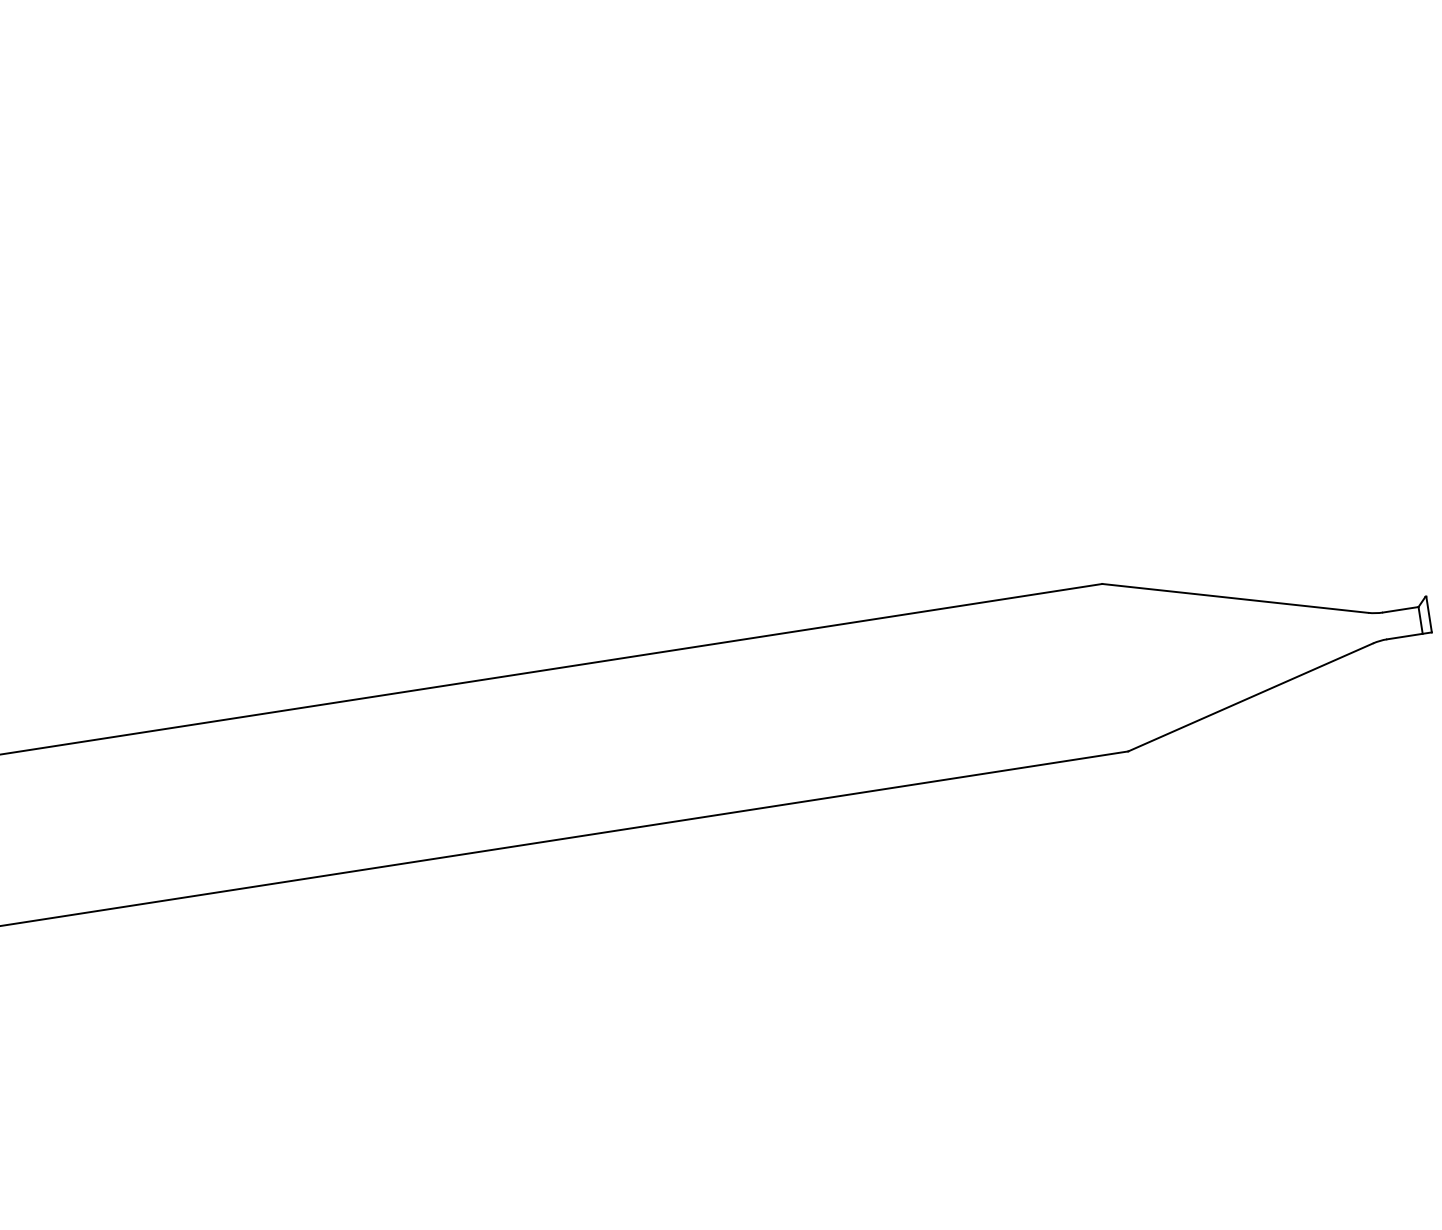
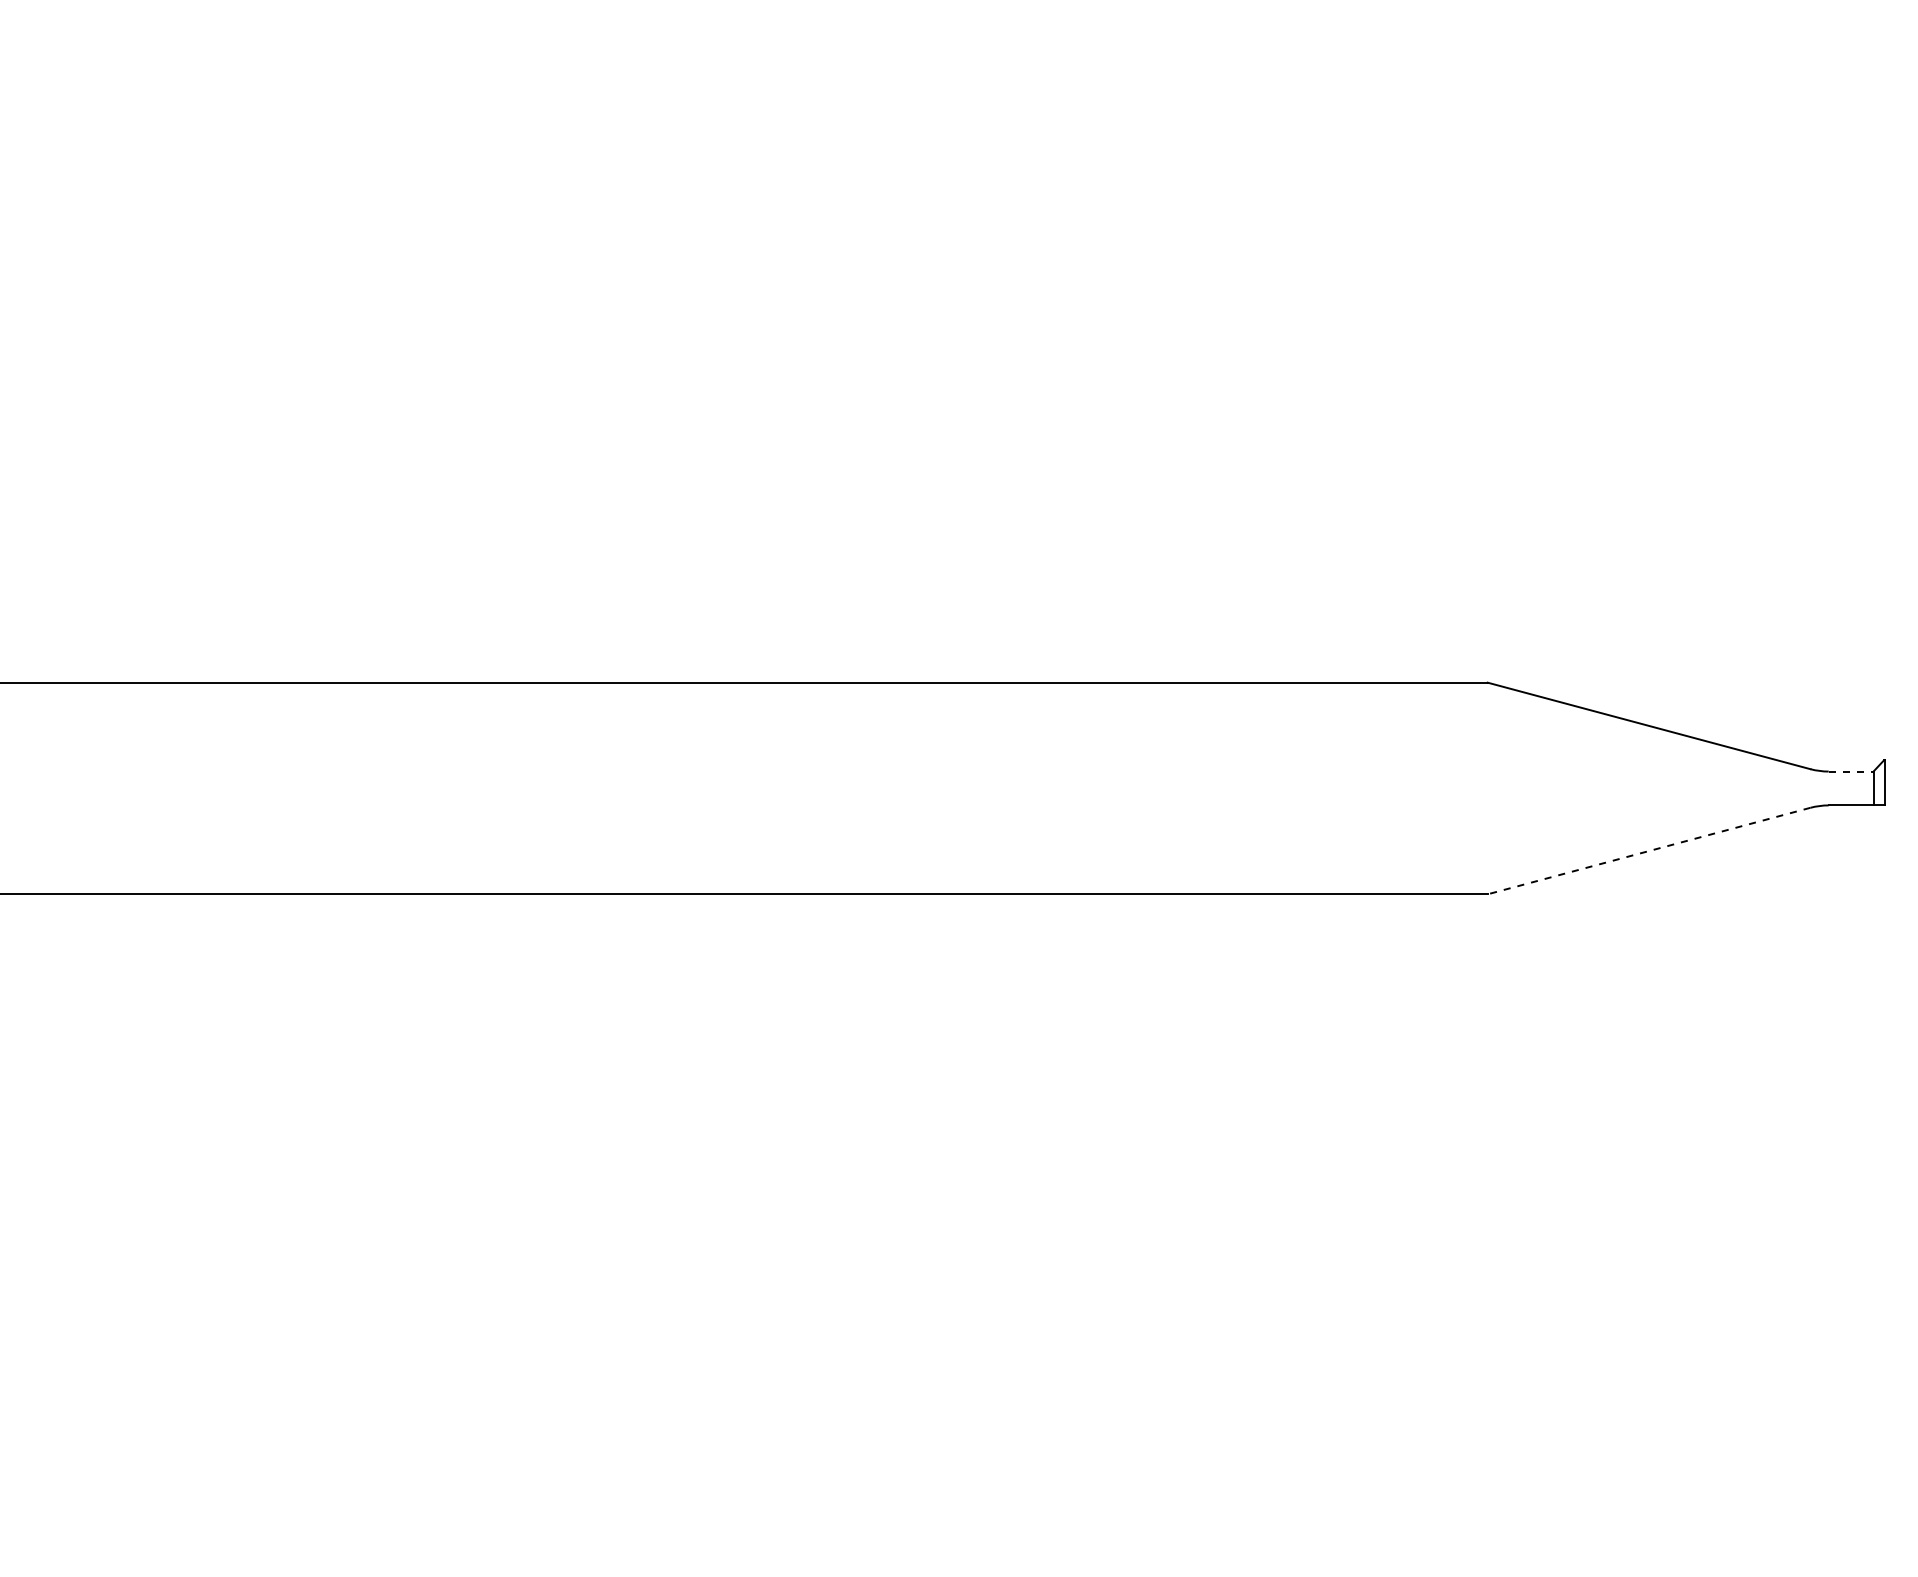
line: (1401, 609) -> (1851, 771), solid -> dashed
line: (1250, 697) -> (1648, 851), solid -> dashed

